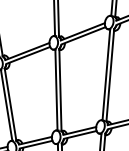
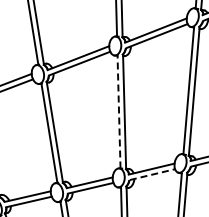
line: (56, 89) -> (119, 111), solid -> dashed
line: (80, 134) -> (152, 174), solid -> dashed

